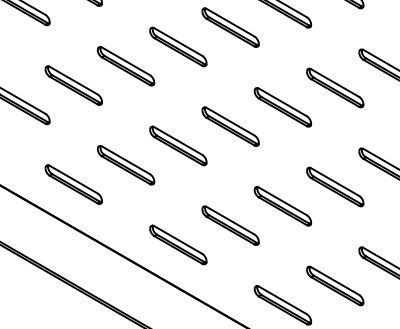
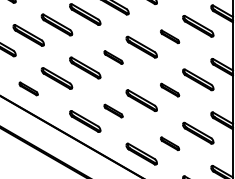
part: (334, 87) -> (169, 36), size x0.6
part: (230, 126) -> (113, 57), size x0.6
part: (73, 183) -> (28, 88), size x0.6
part: (334, 185) -> (169, 89), size x0.6
part: (230, 224) -> (113, 110), size x0.6
part: (334, 285) -> (169, 143), size x0.6

